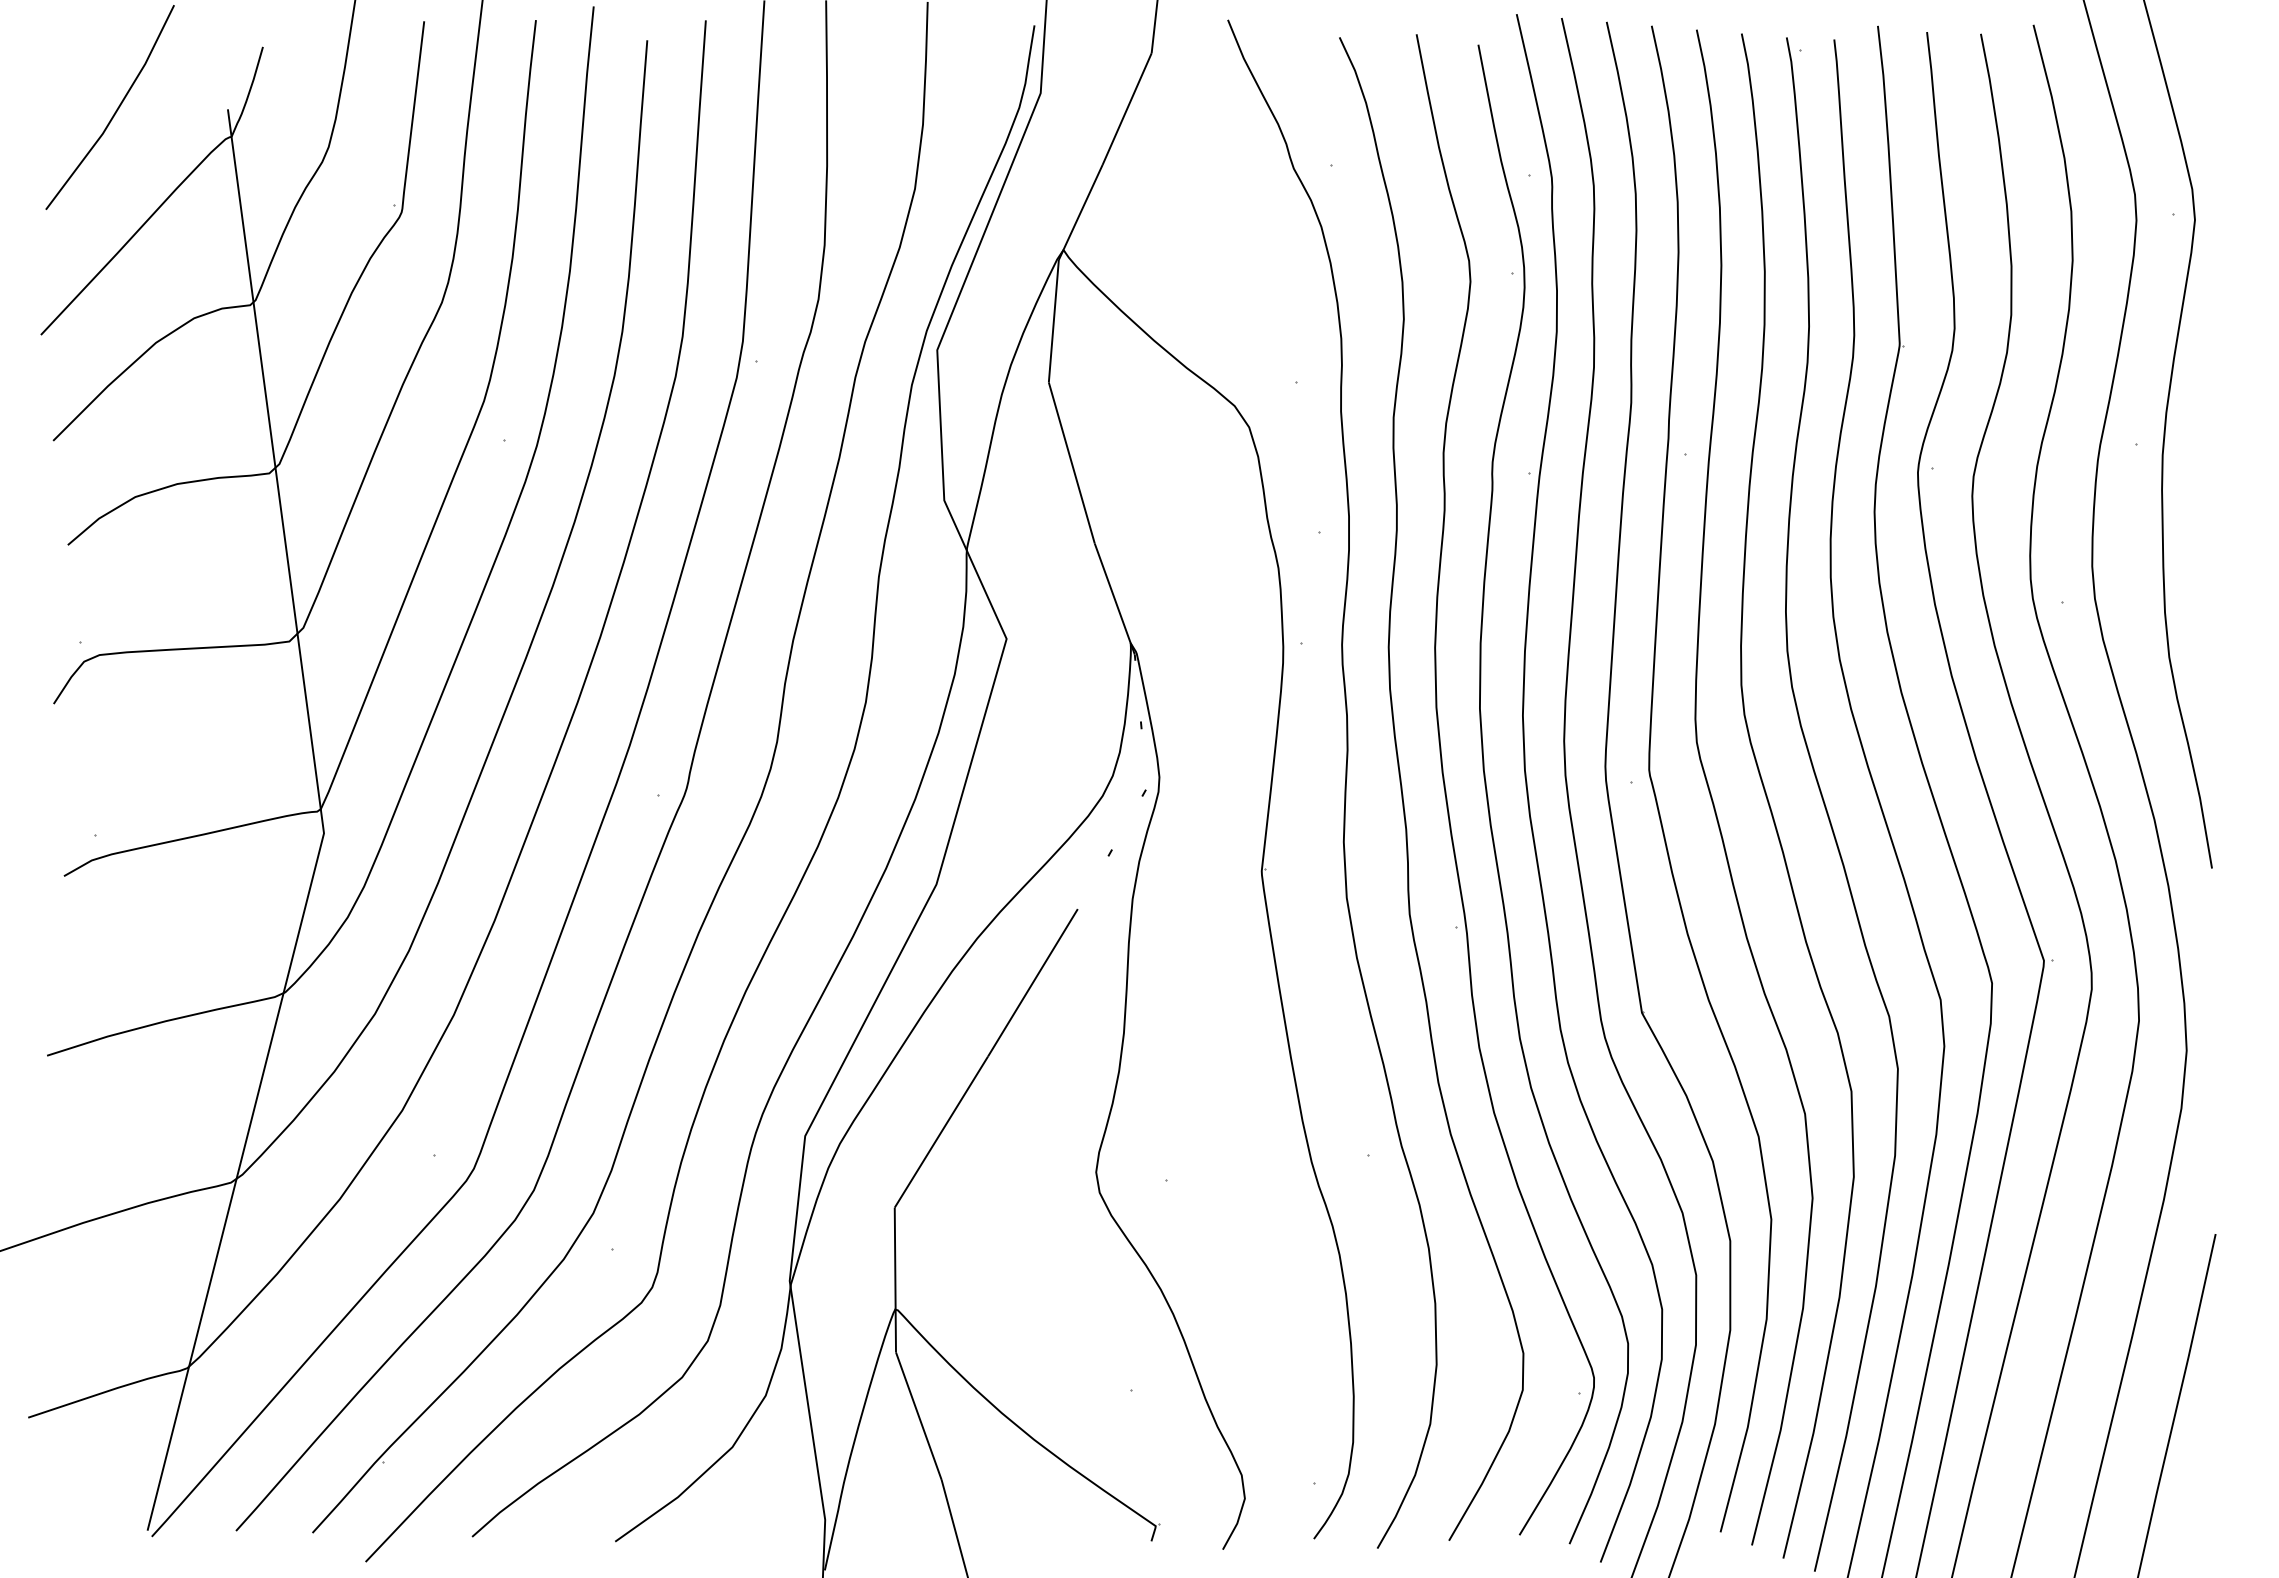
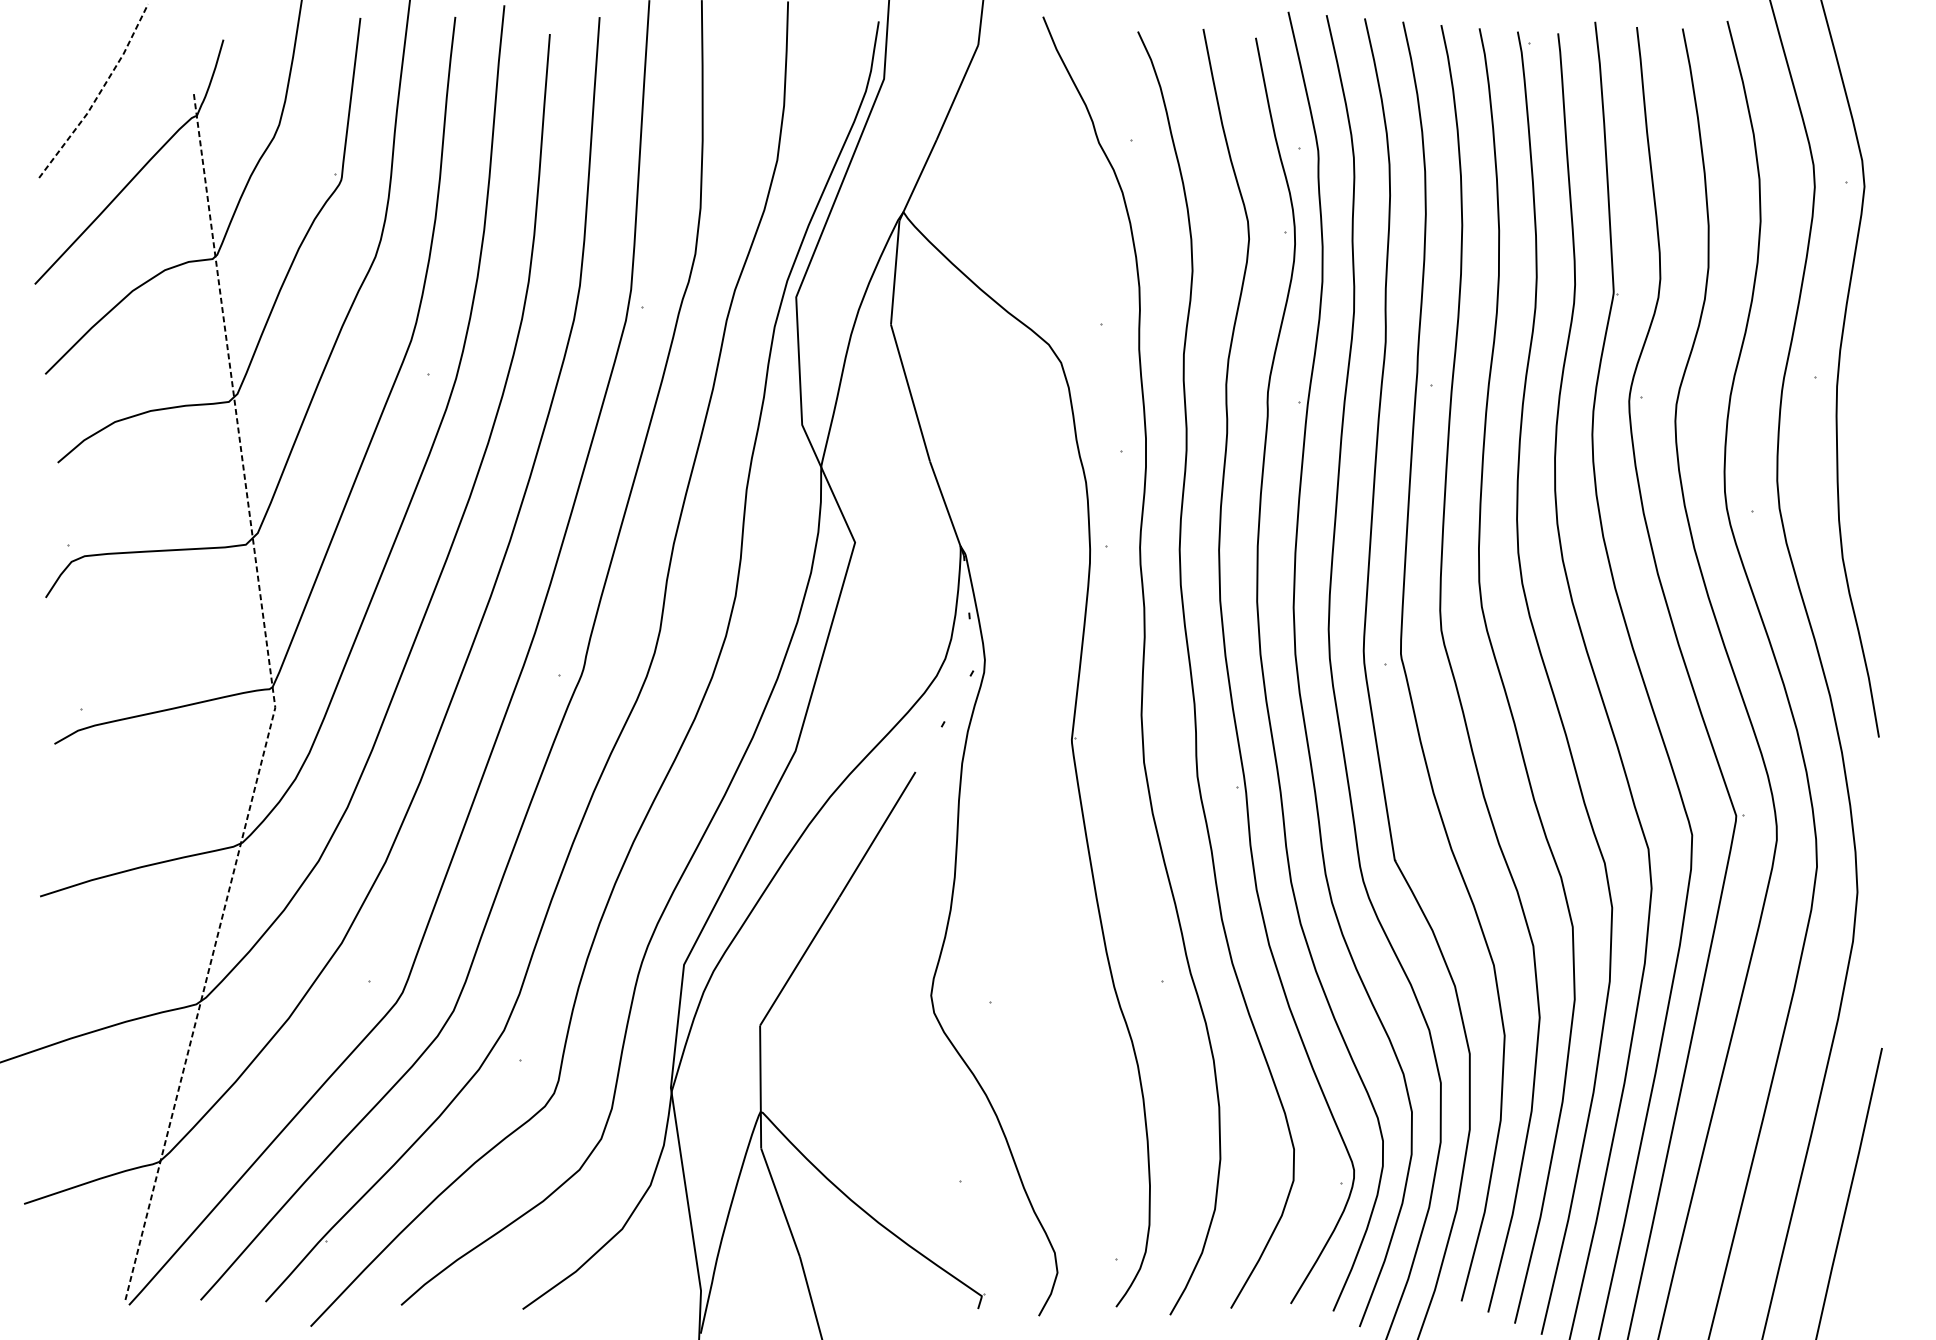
line: (116, 110) -> (99, 93), solid -> dashed
line: (323, 828) -> (274, 703), solid -> dashed

